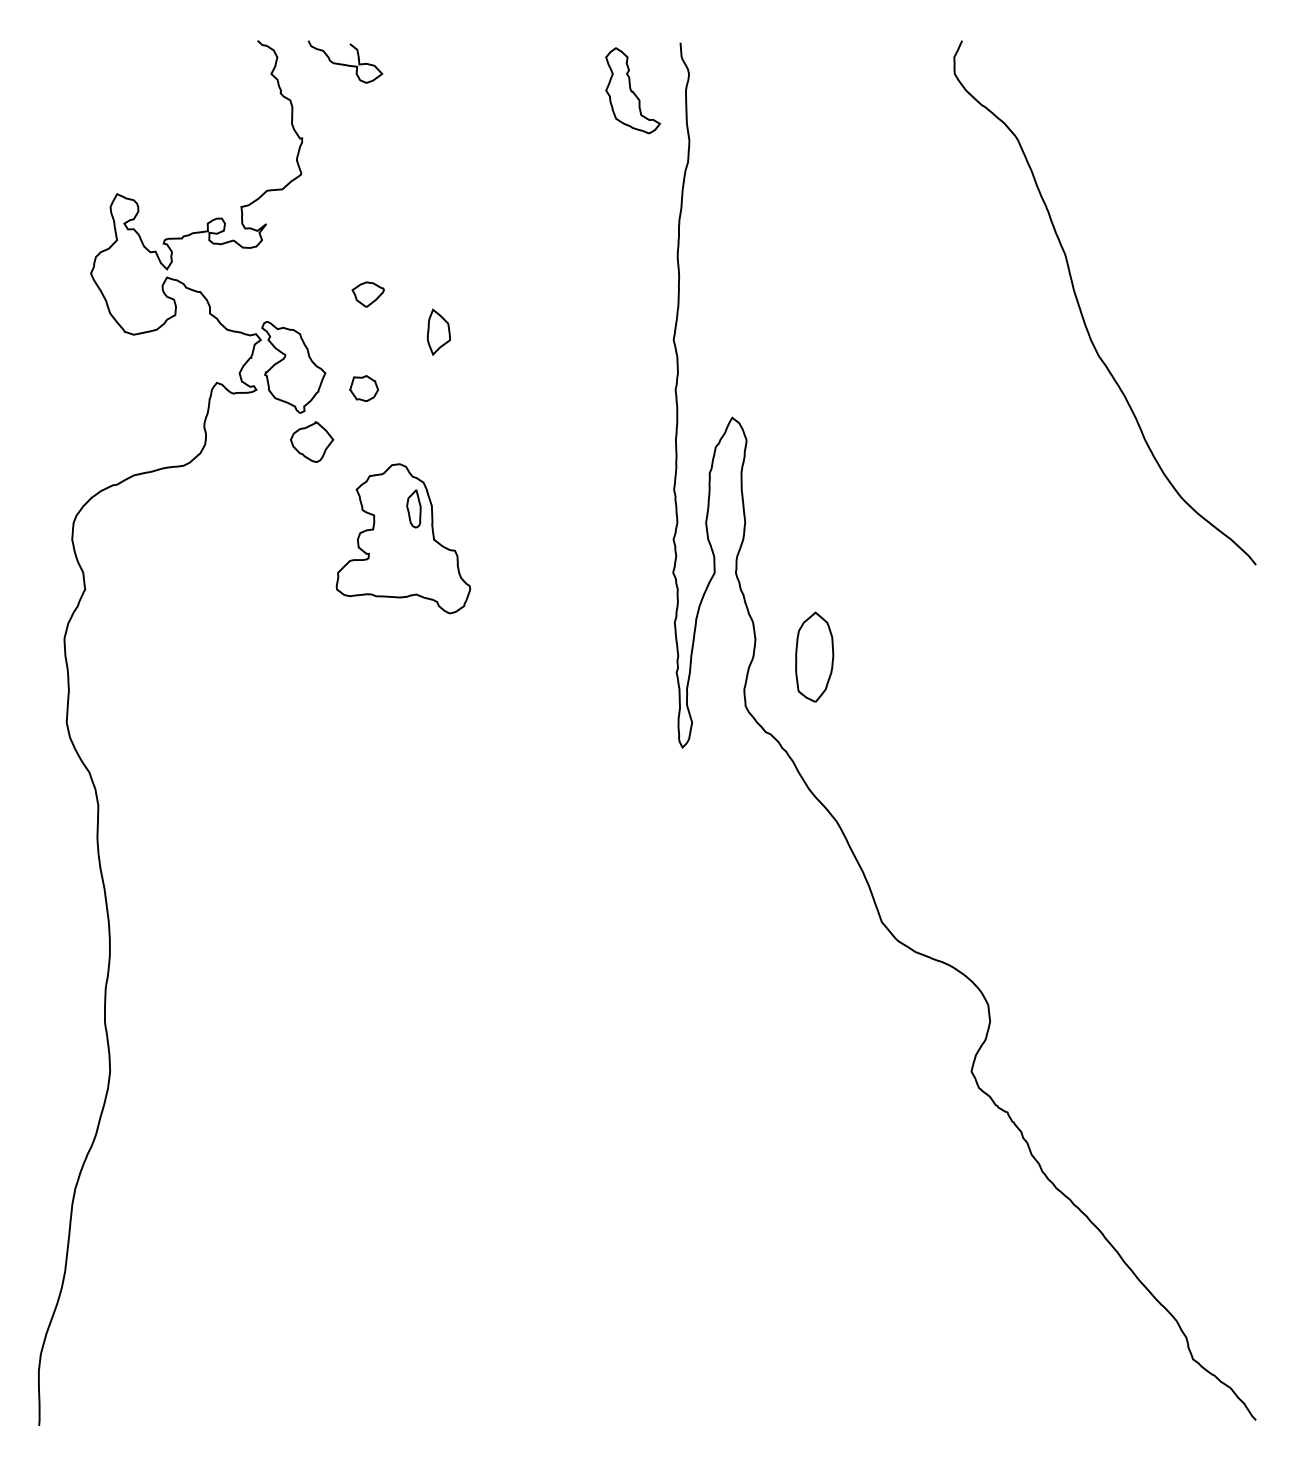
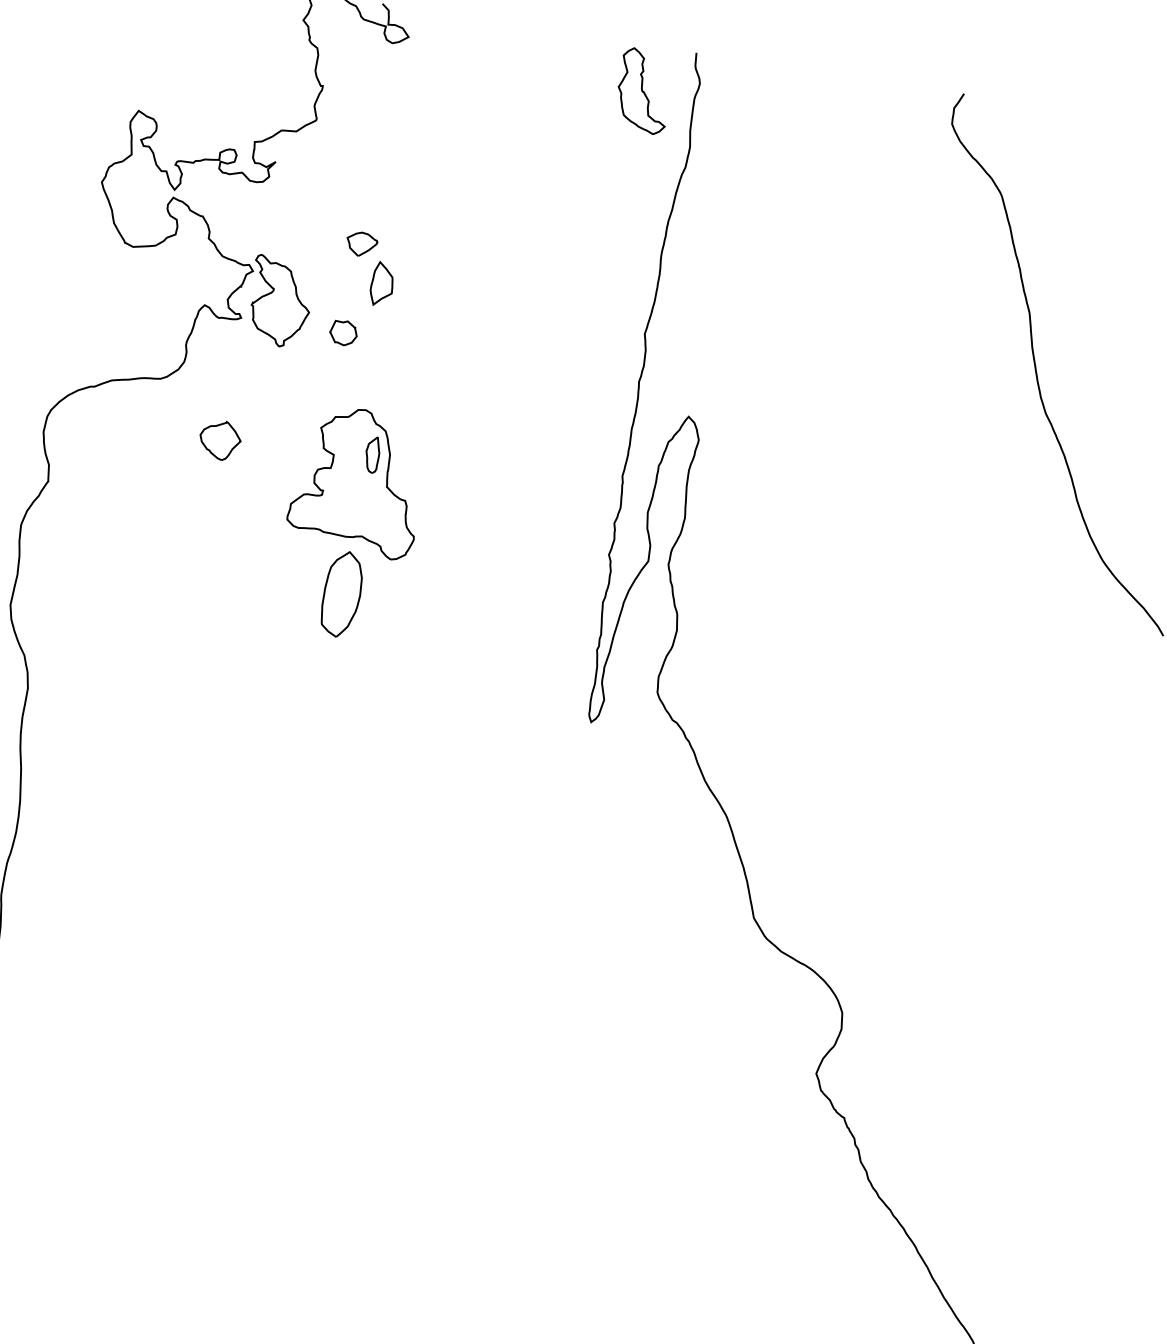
part: (438, 331) -> (382, 283), moved
part: (312, 441) -> (220, 439), moved
part: (814, 656) -> (342, 593), moved

